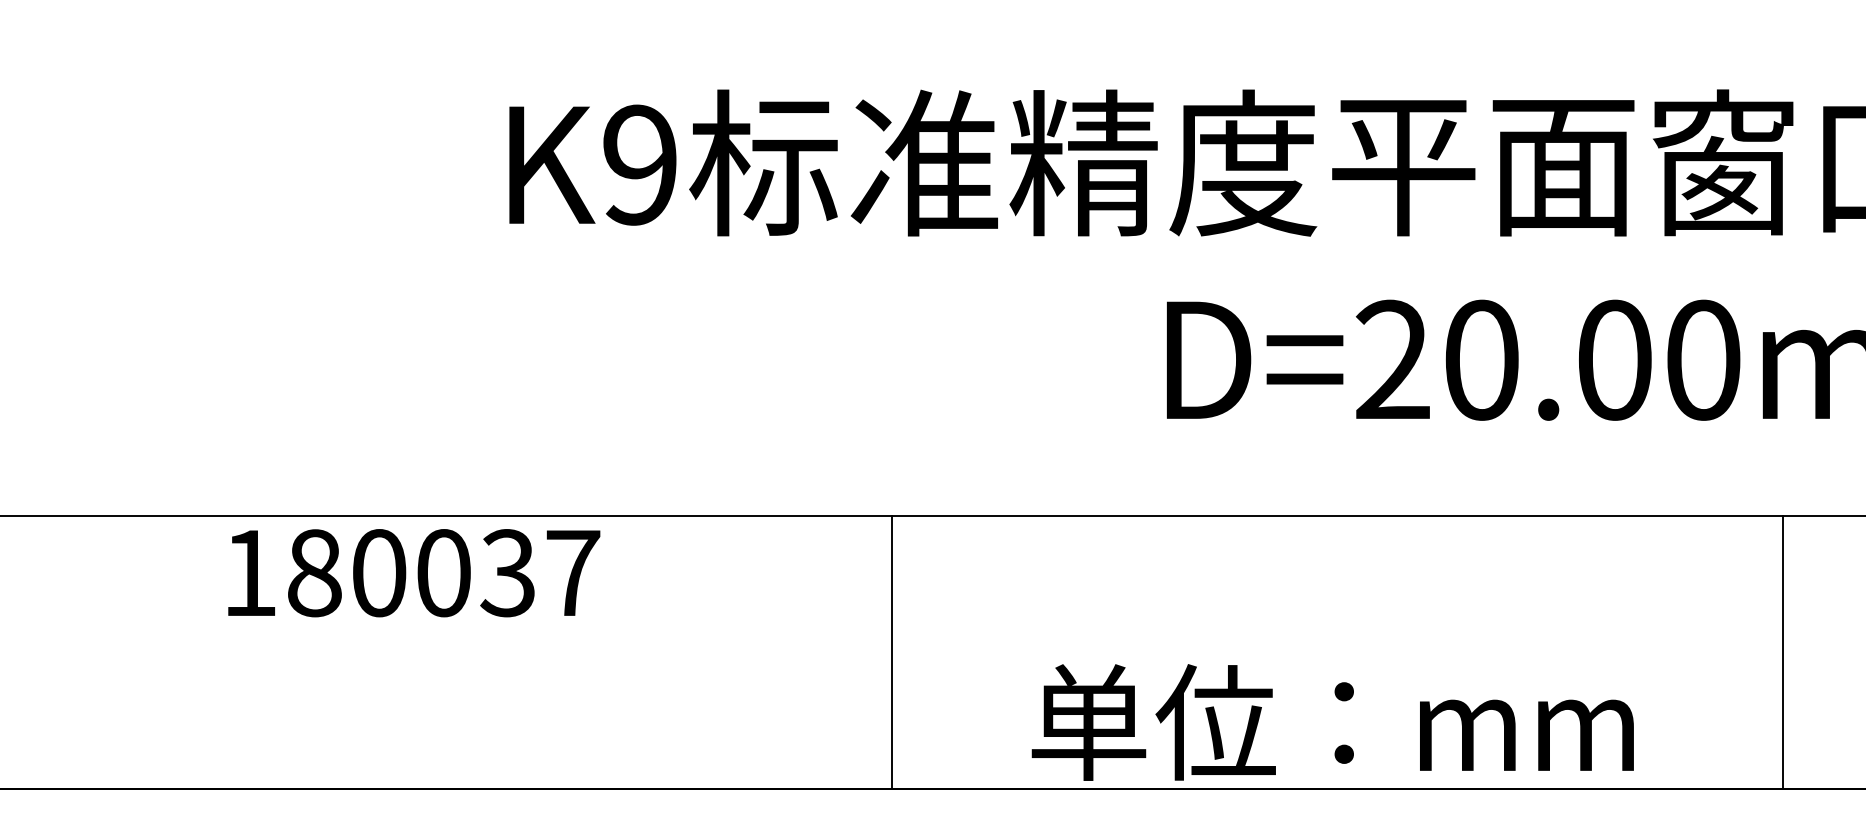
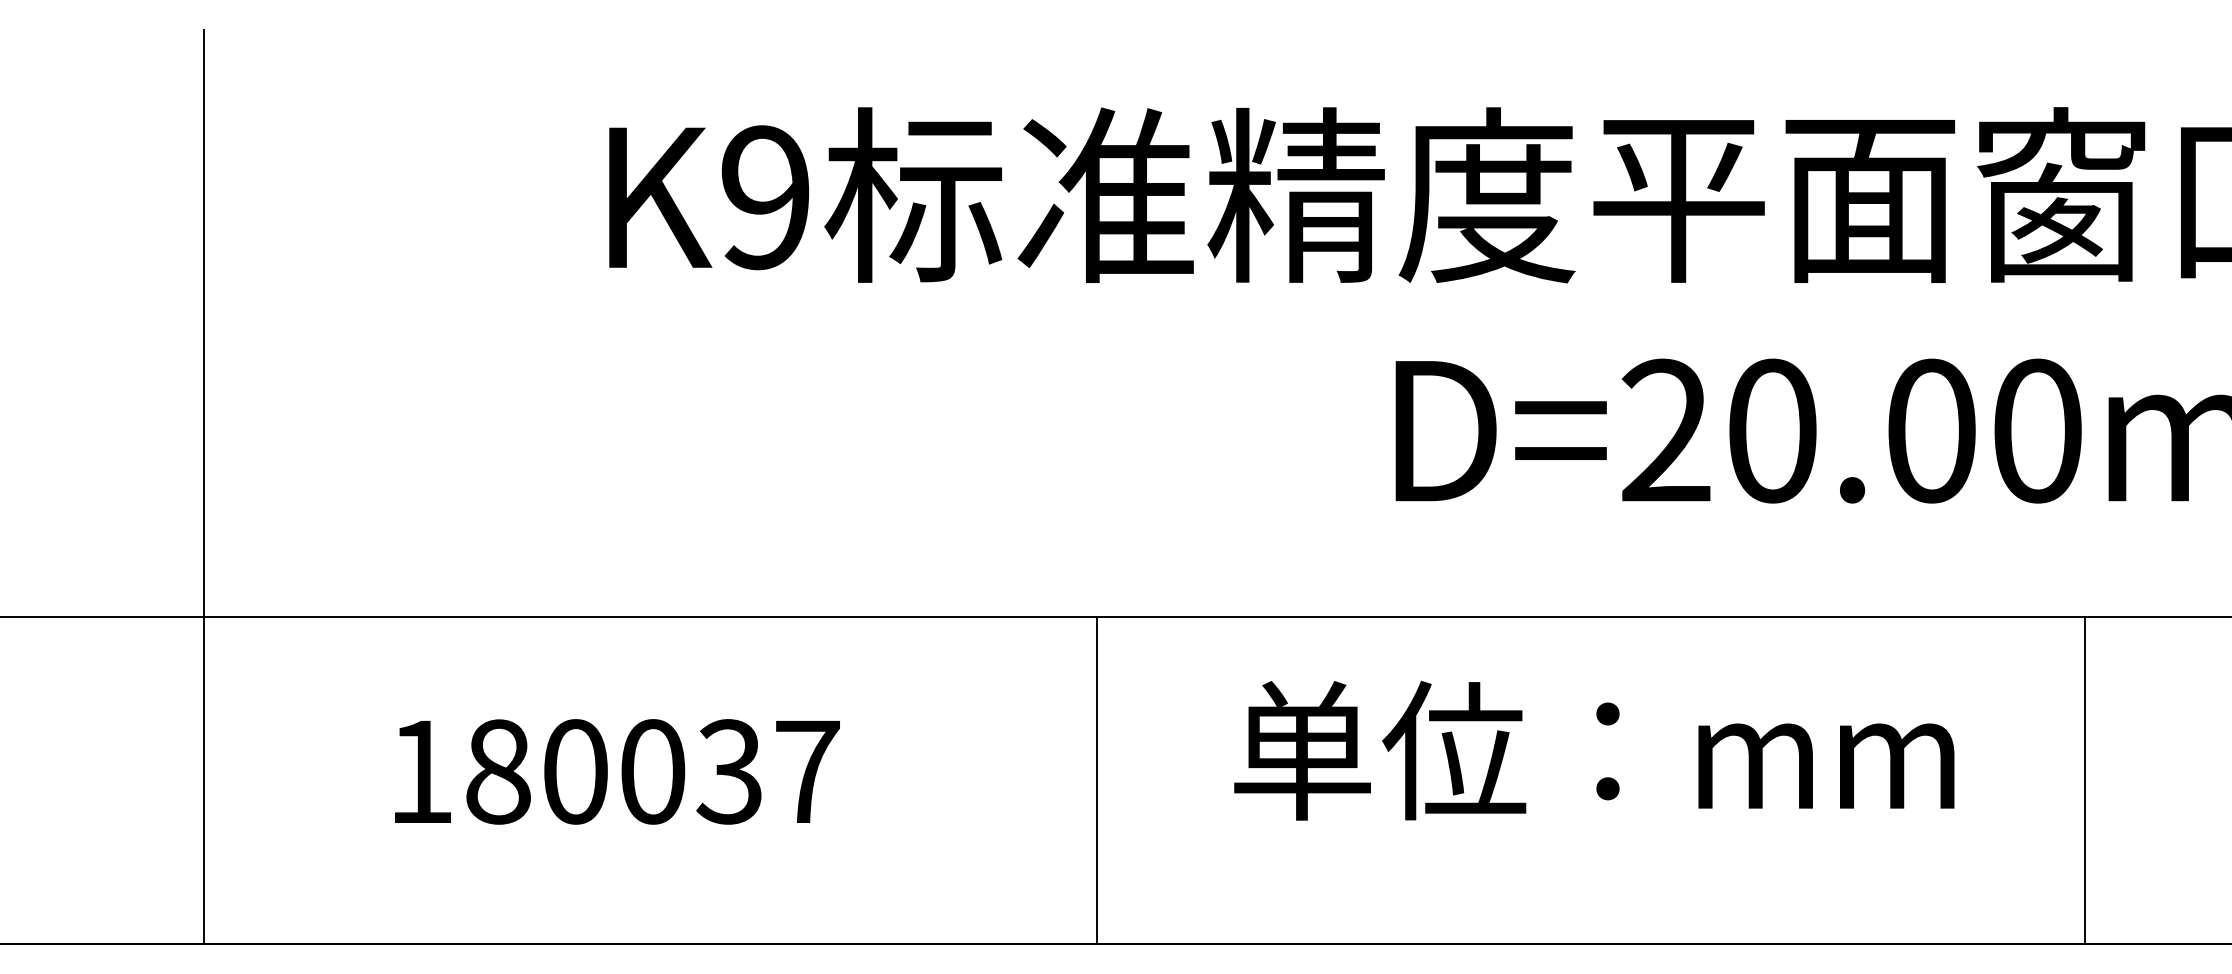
line: (170, 406) -> (203, 486), added
text: (414, 573) -> (617, 772), moved
line: (892, 652) -> (1097, 780), moved
line: (1782, 652) -> (2084, 780), moved
text: (1332, 722) -> (1593, 750), moved

